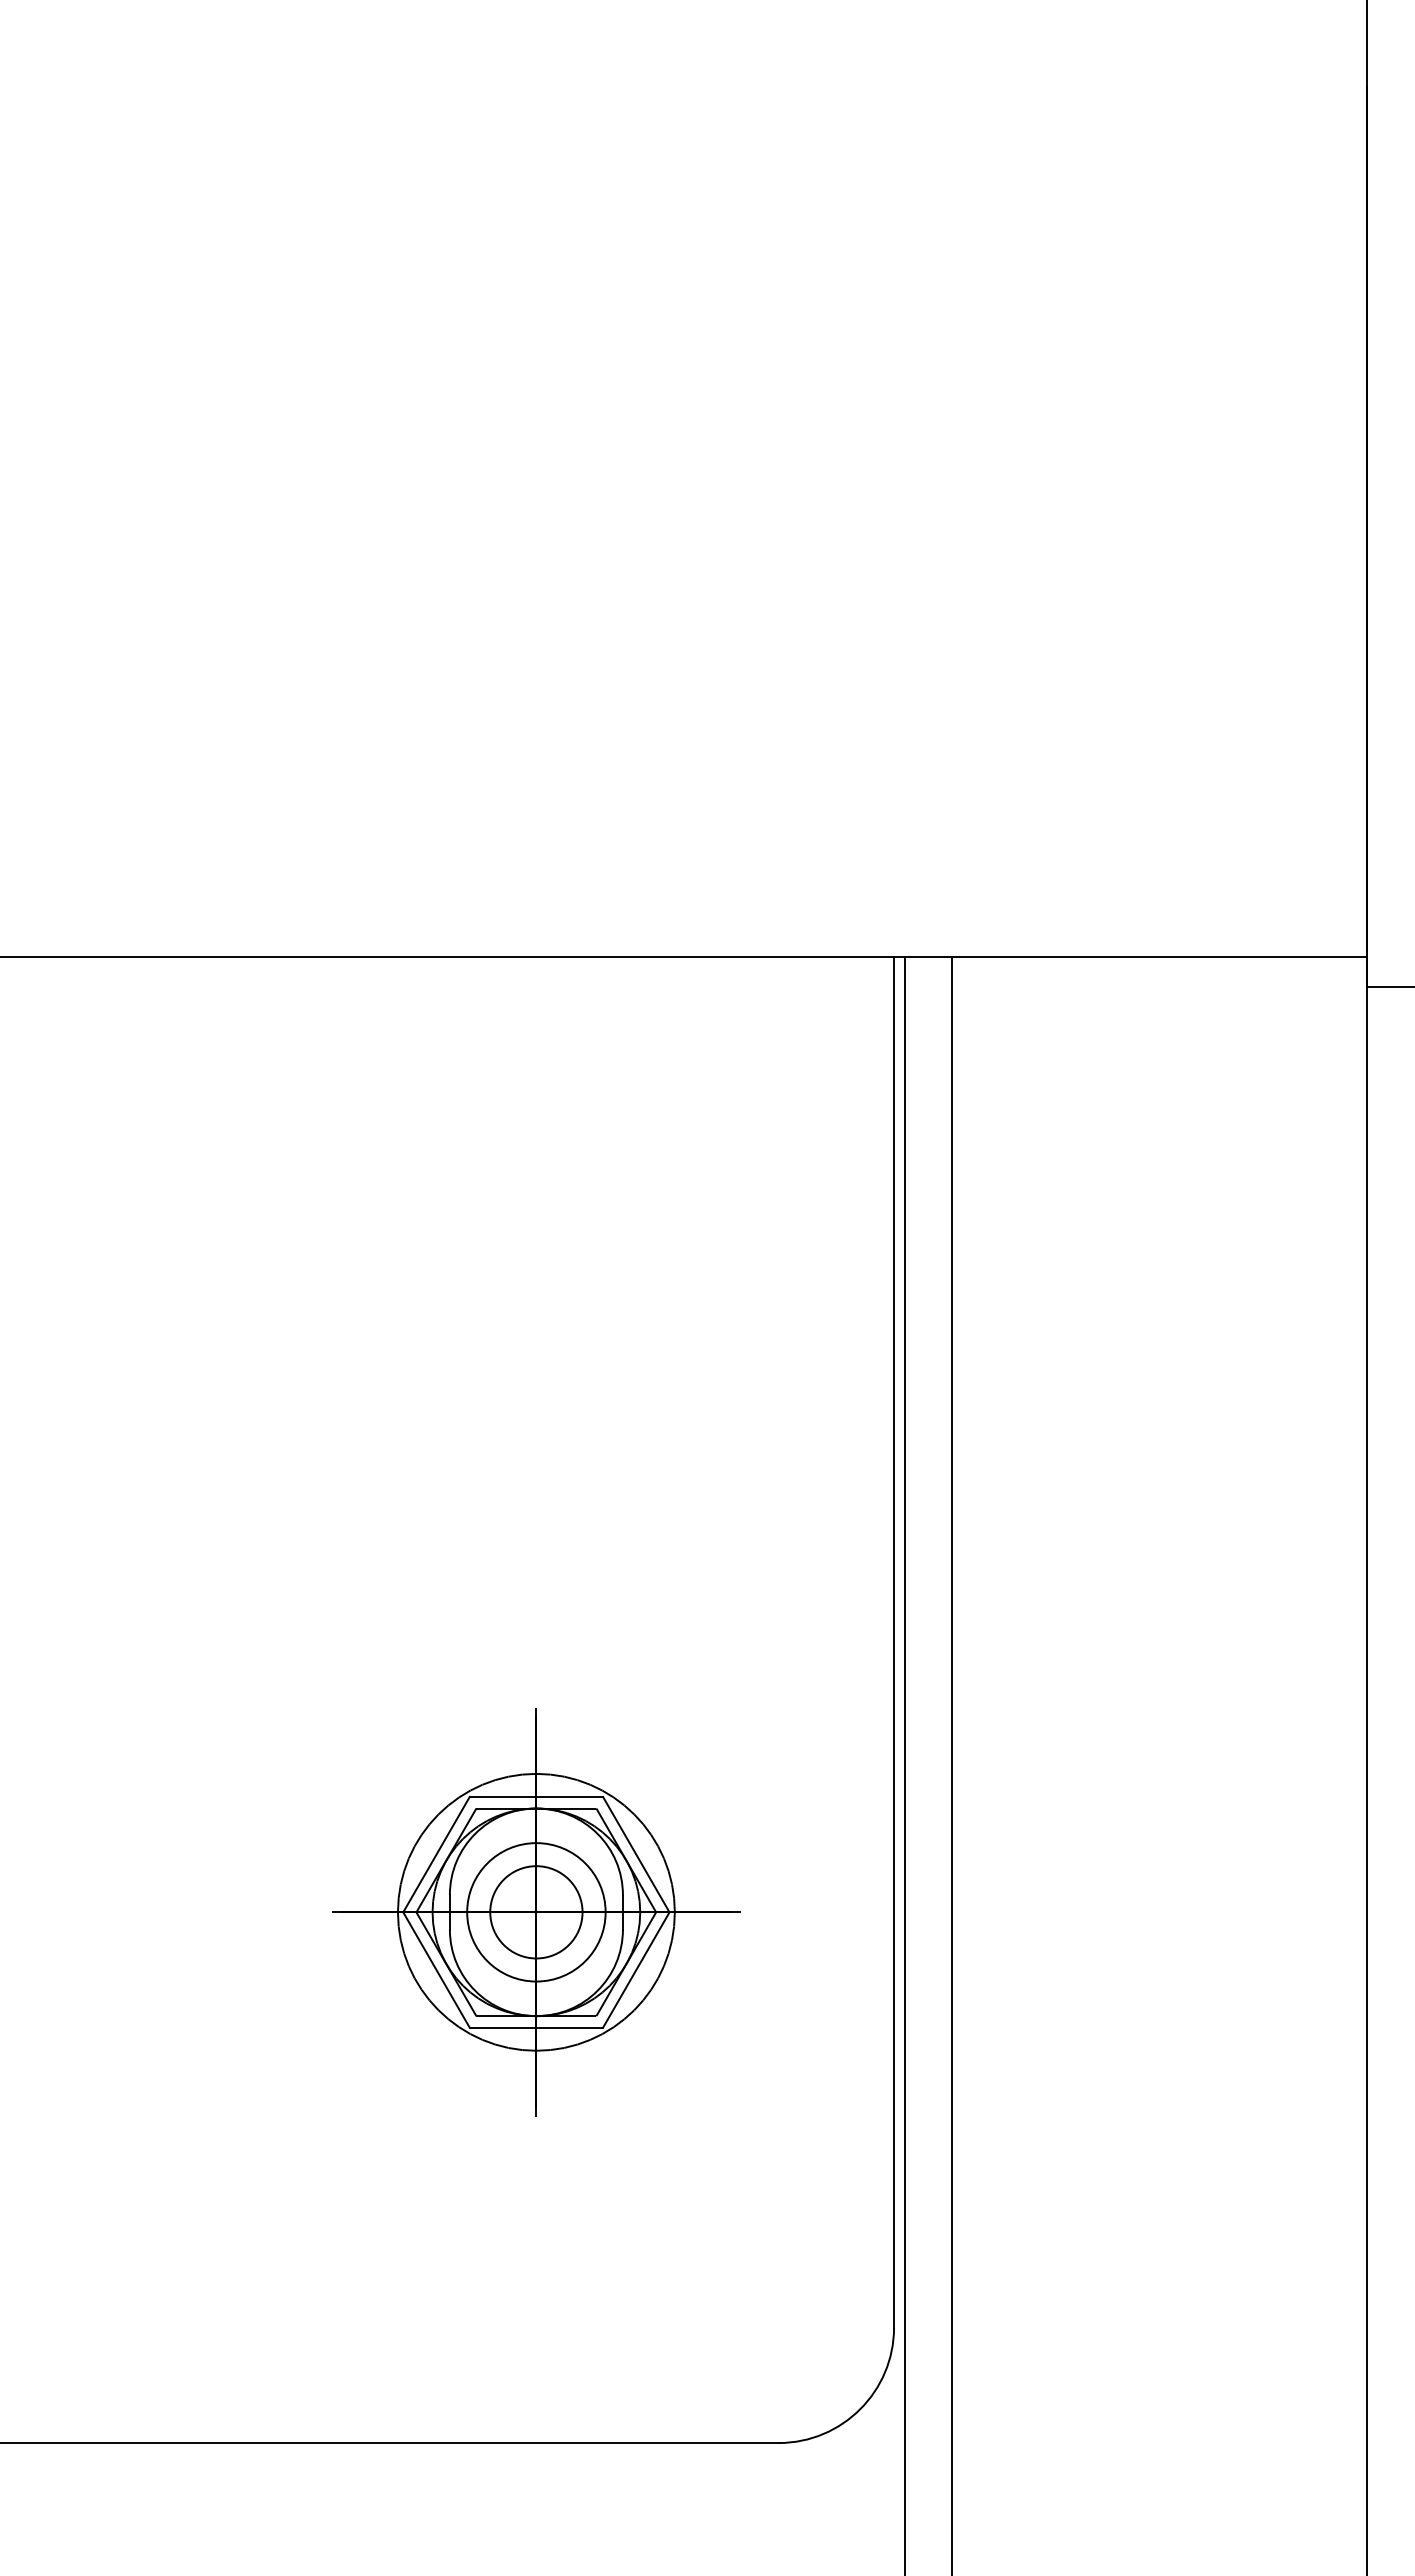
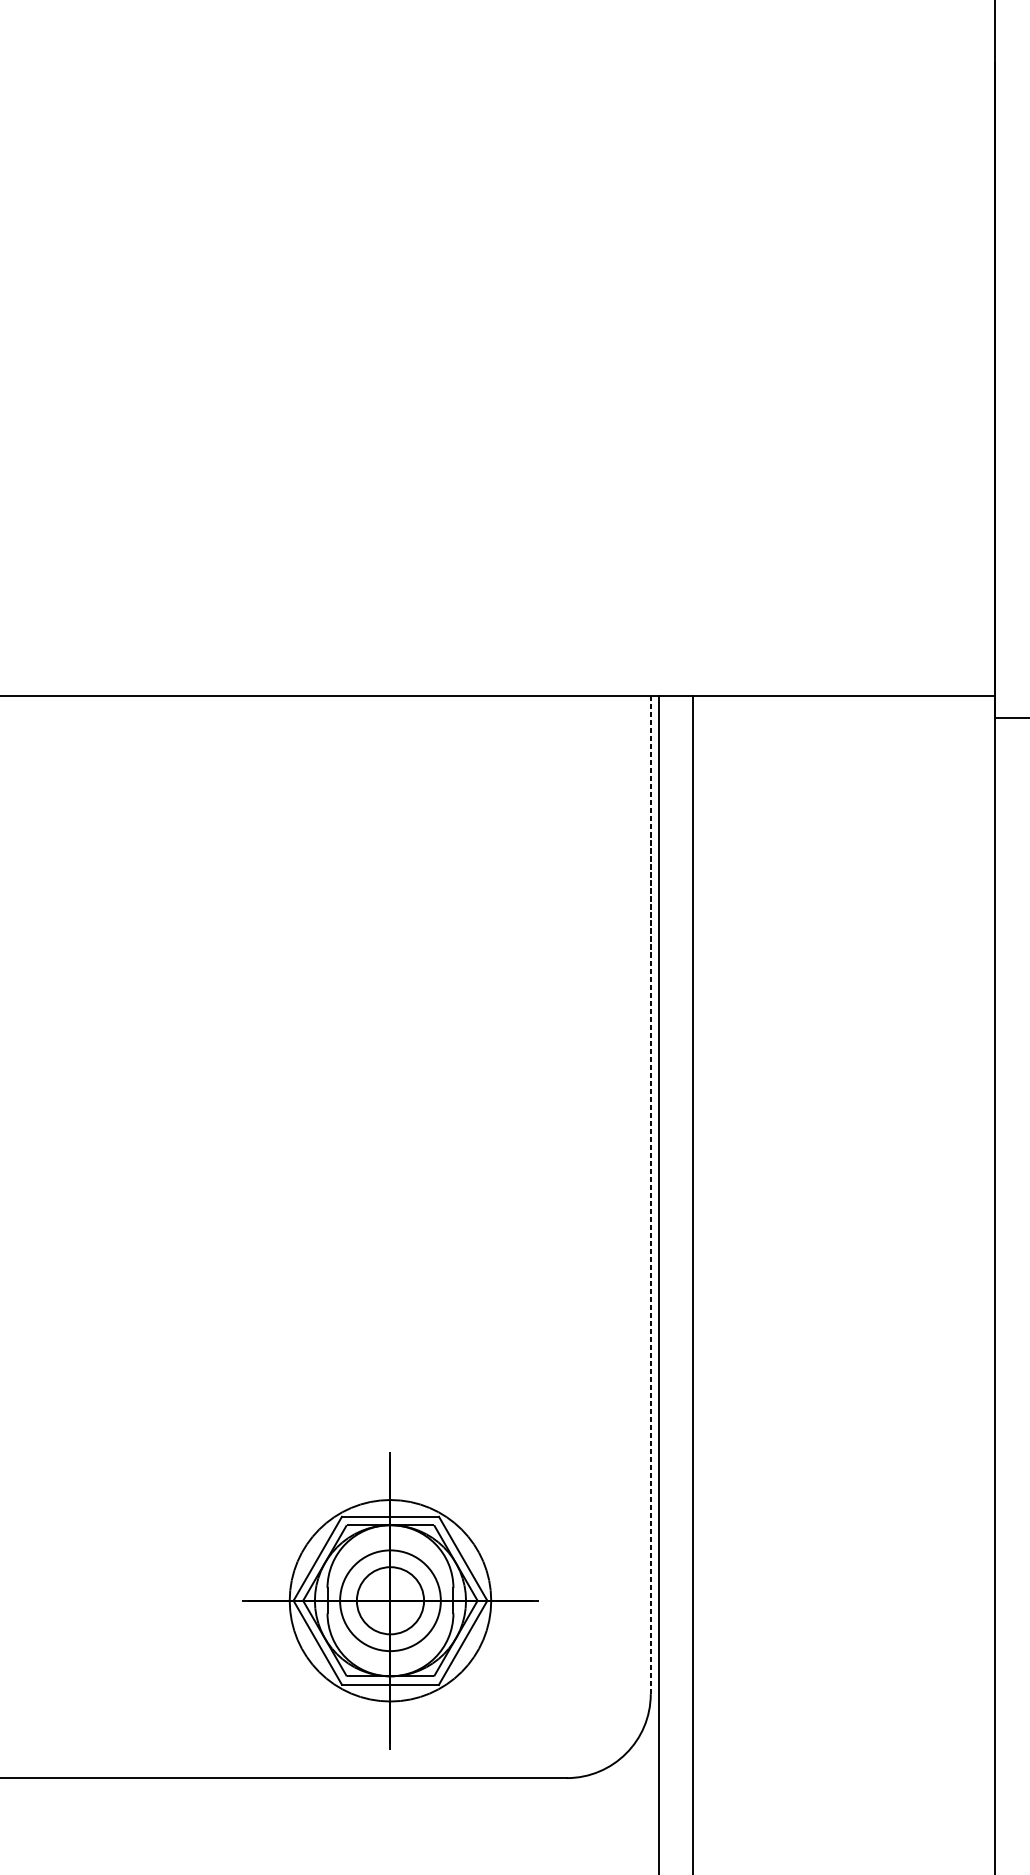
line: (894, 1642) -> (651, 1195), solid -> dashed
part: (536, 1912) -> (390, 1600), moved

